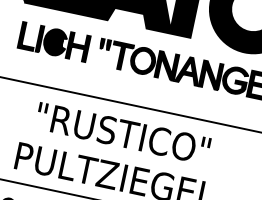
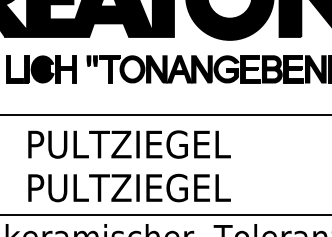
text: (124, 133) -> (129, 144), "RUSTICO" -> PULTZIEGEL

